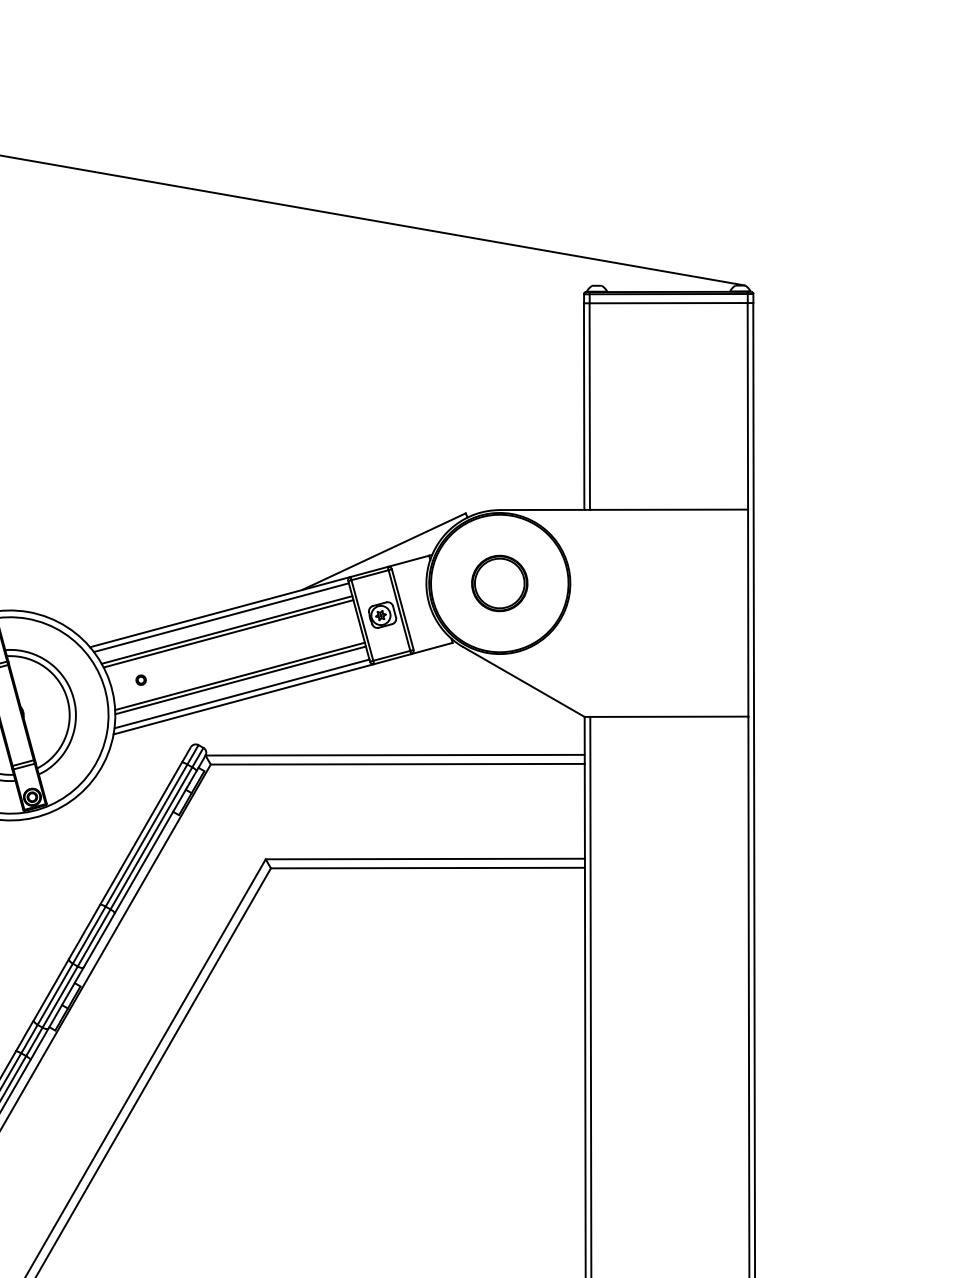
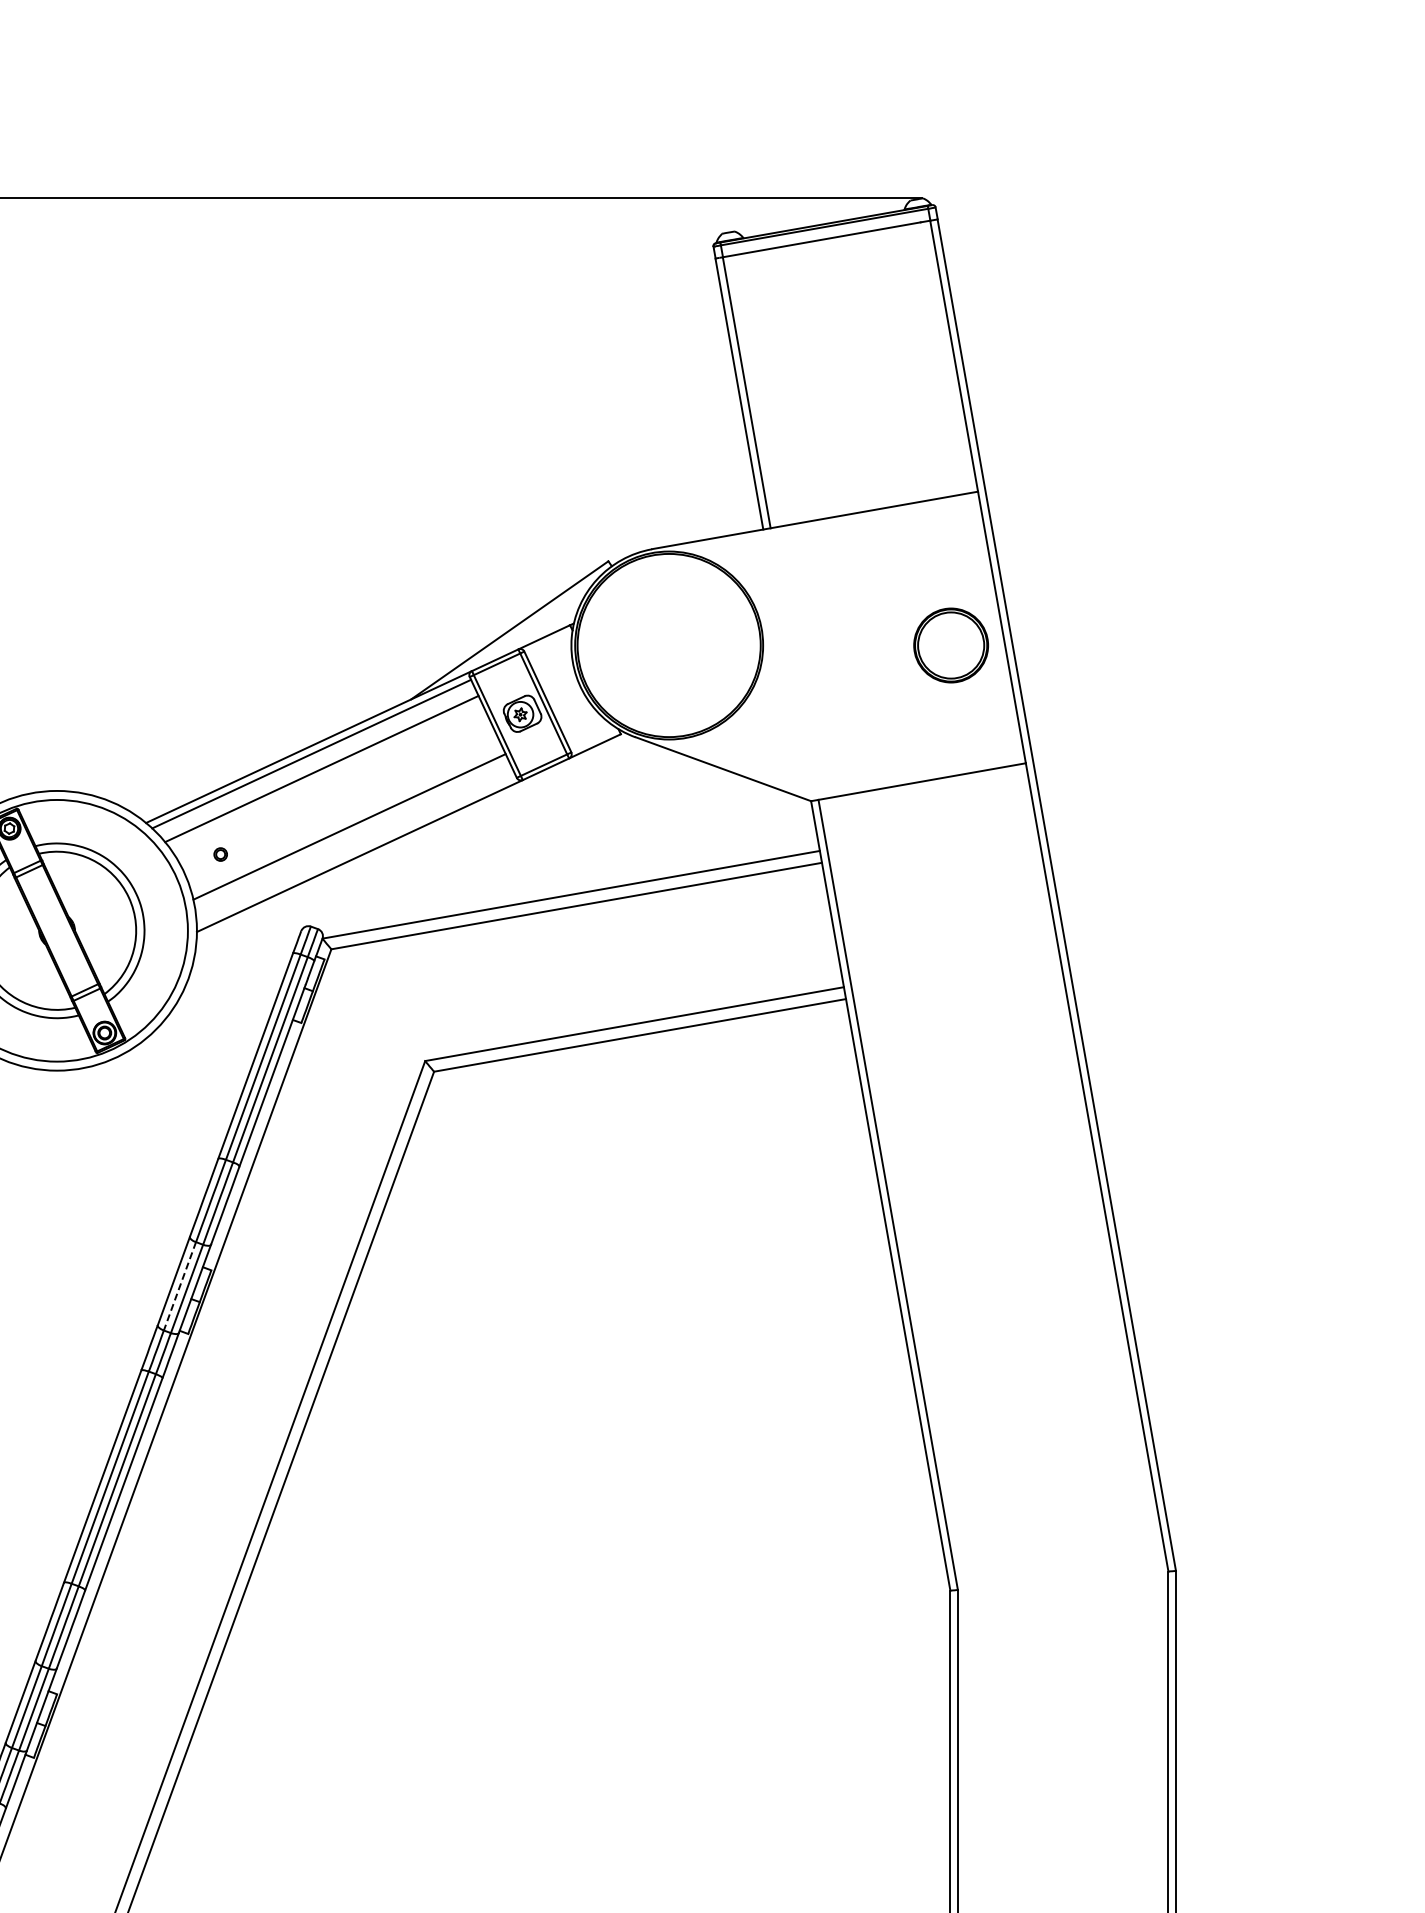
part: (499, 583) -> (950, 645), moved
line: (228, 633) -> (324, 773), removed
line: (240, 679) -> (350, 831), removed
line: (241, 693) -> (355, 849), removed
line: (54, 994) -> (179, 1286), solid -> dashed

